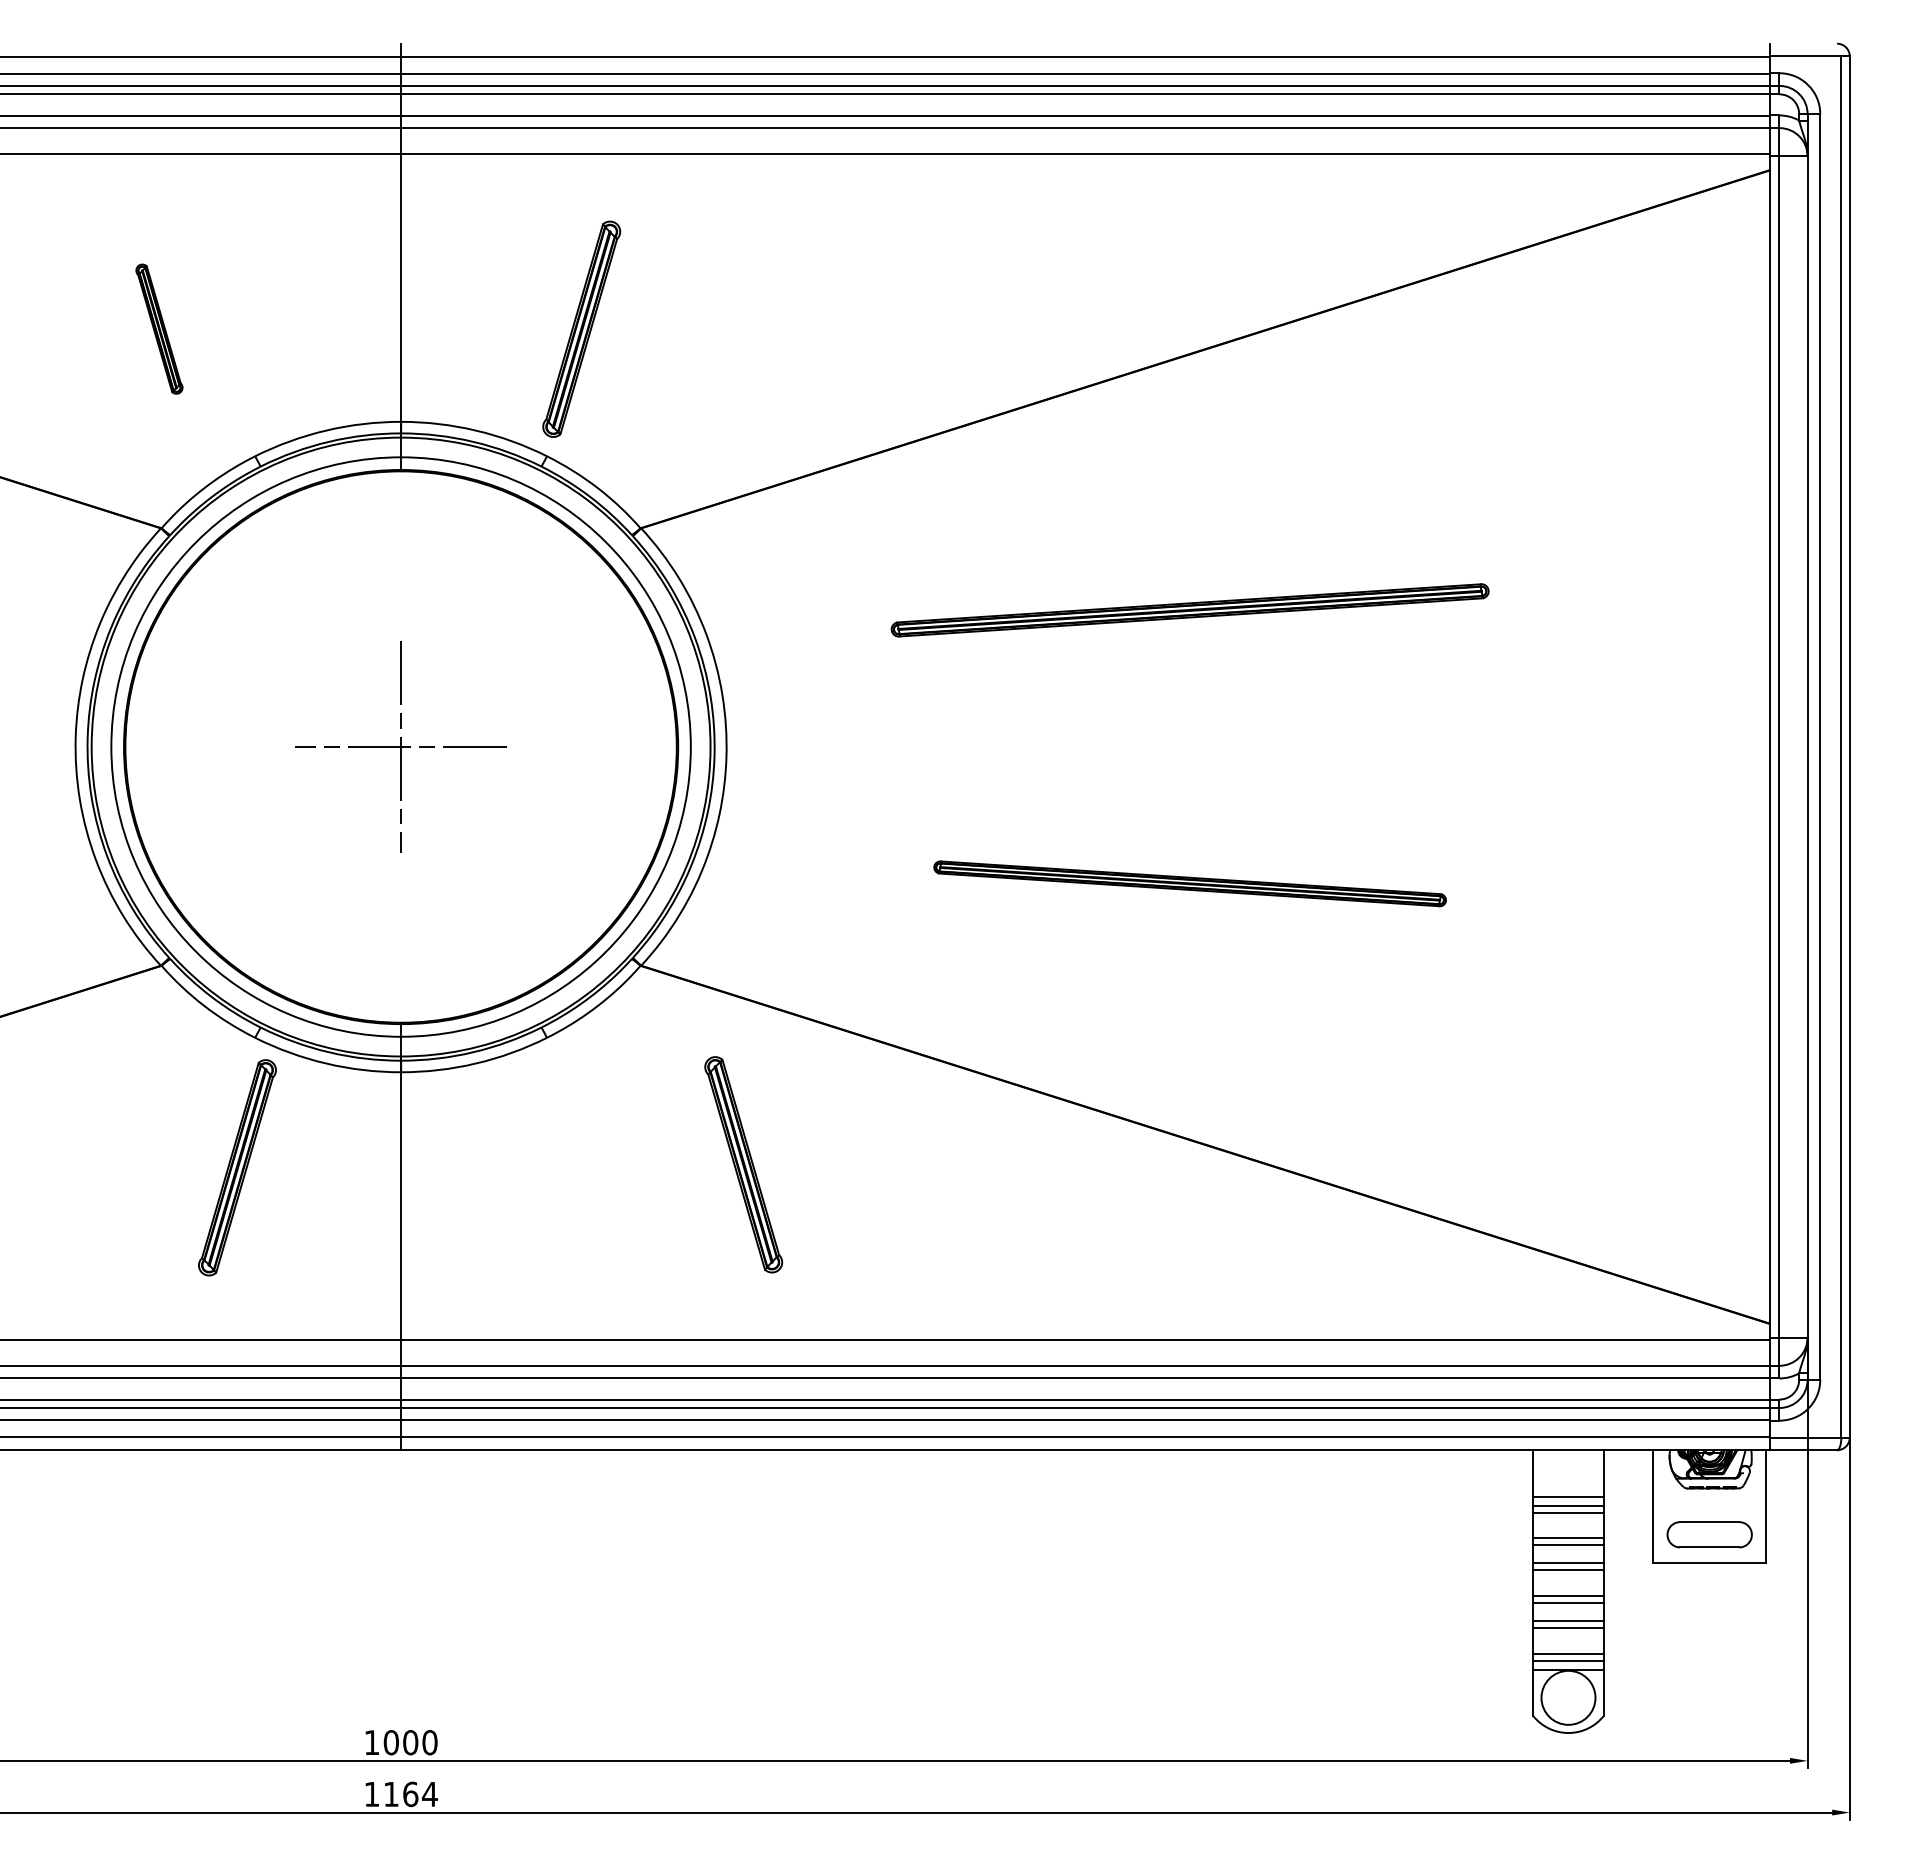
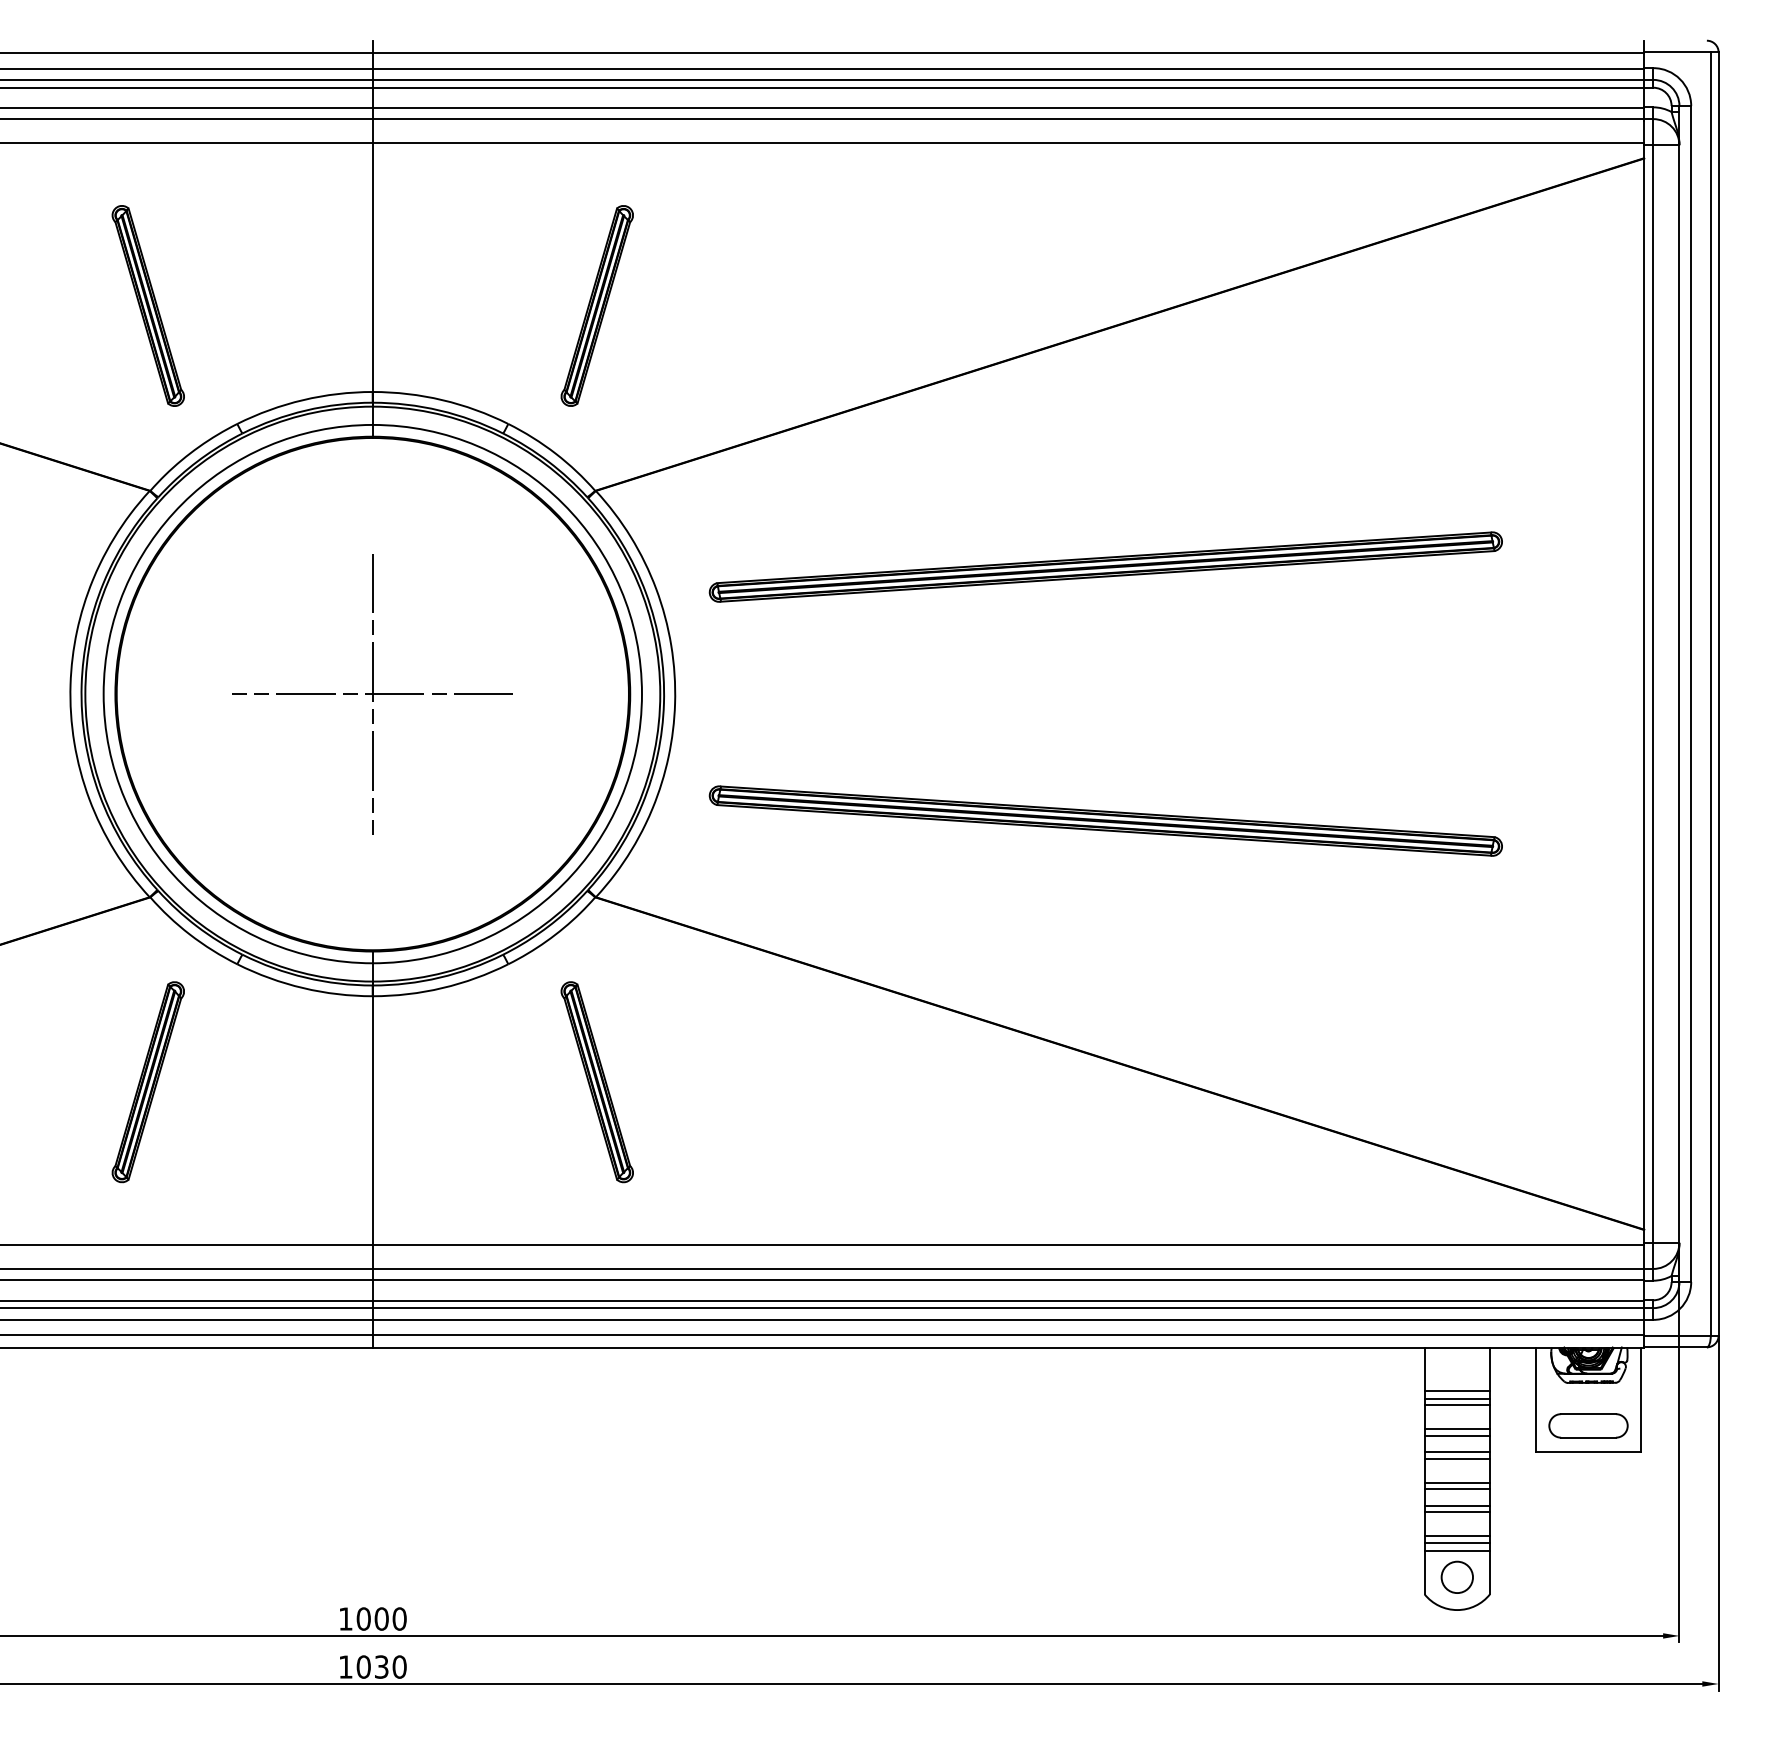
part: (159, 328) -> (148, 305), size x1.67
part: (581, 328) -> (597, 305), moved
part: (1189, 610) -> (1105, 567), size x1.43
part: (400, 746) -> (372, 693), size x1.43
part: (1189, 883) -> (1105, 820), size x1.67
part: (743, 1164) -> (597, 1081), moved
part: (237, 1167) -> (148, 1081), moved
circle: (1568, 1697) -> (1457, 1577), size x0.62
text: (410, 1794) -> (381, 1667), 1164 -> 1030

